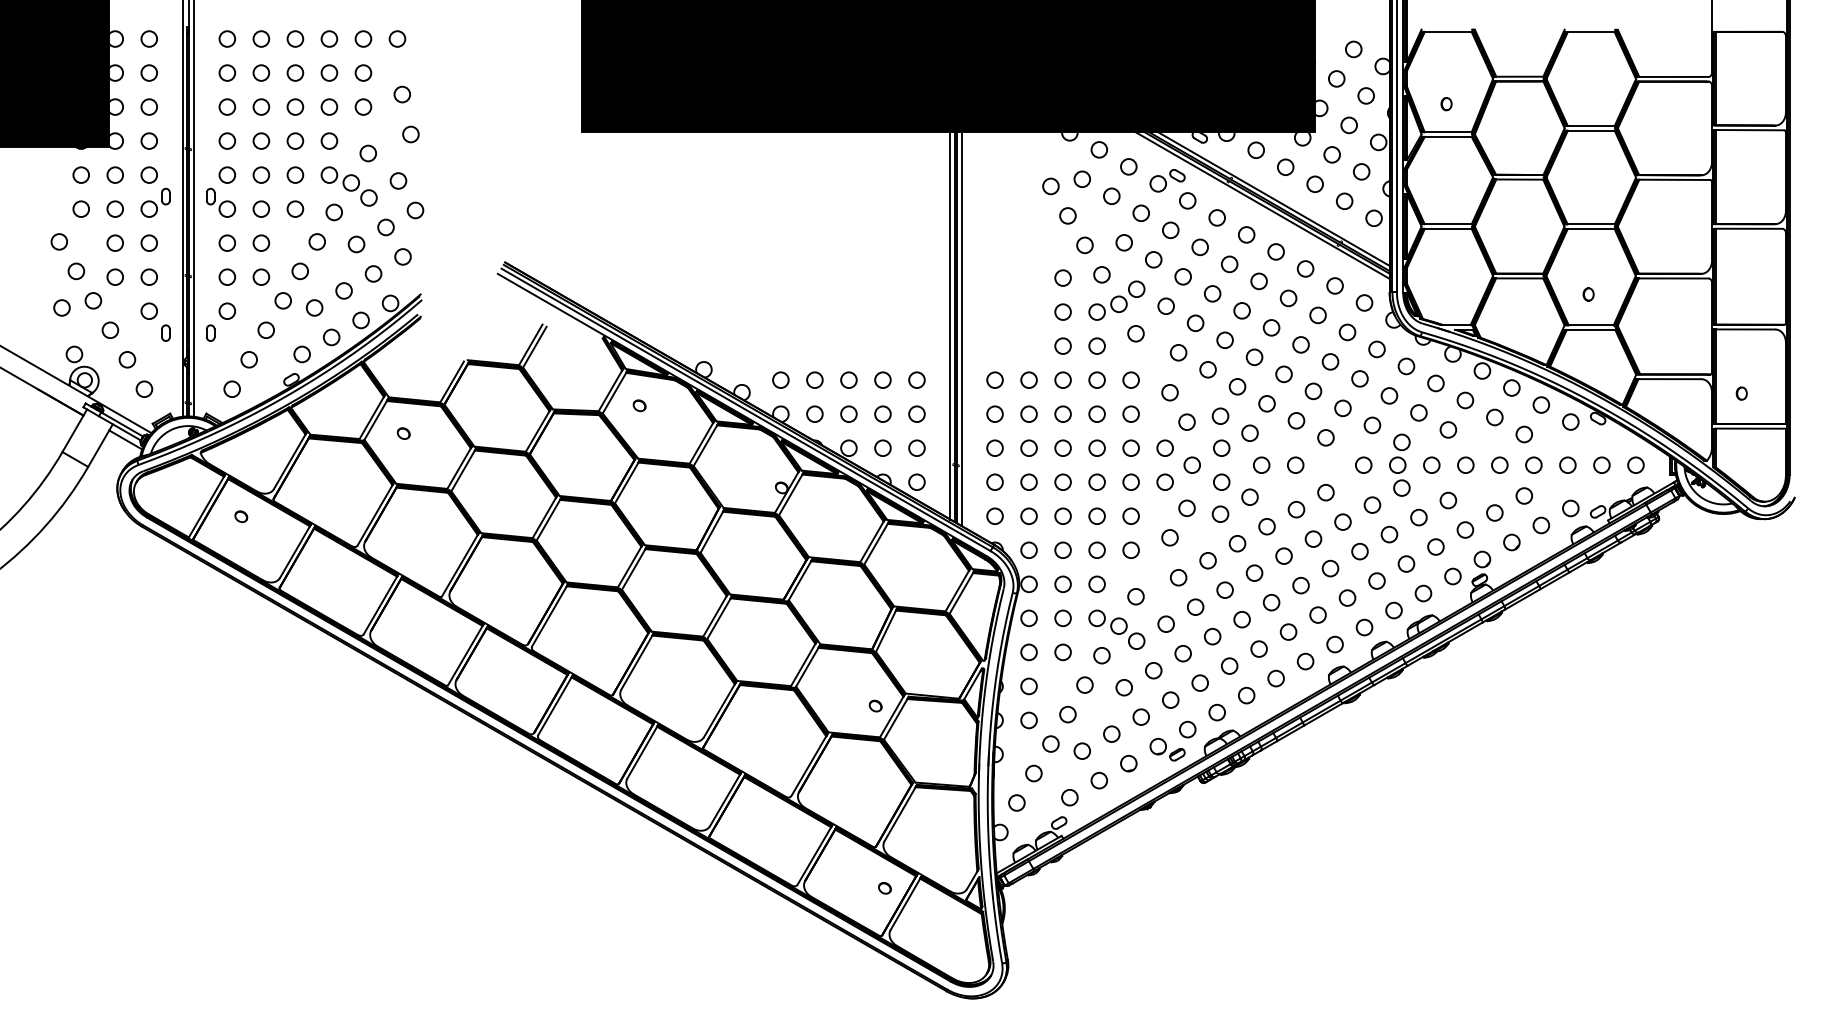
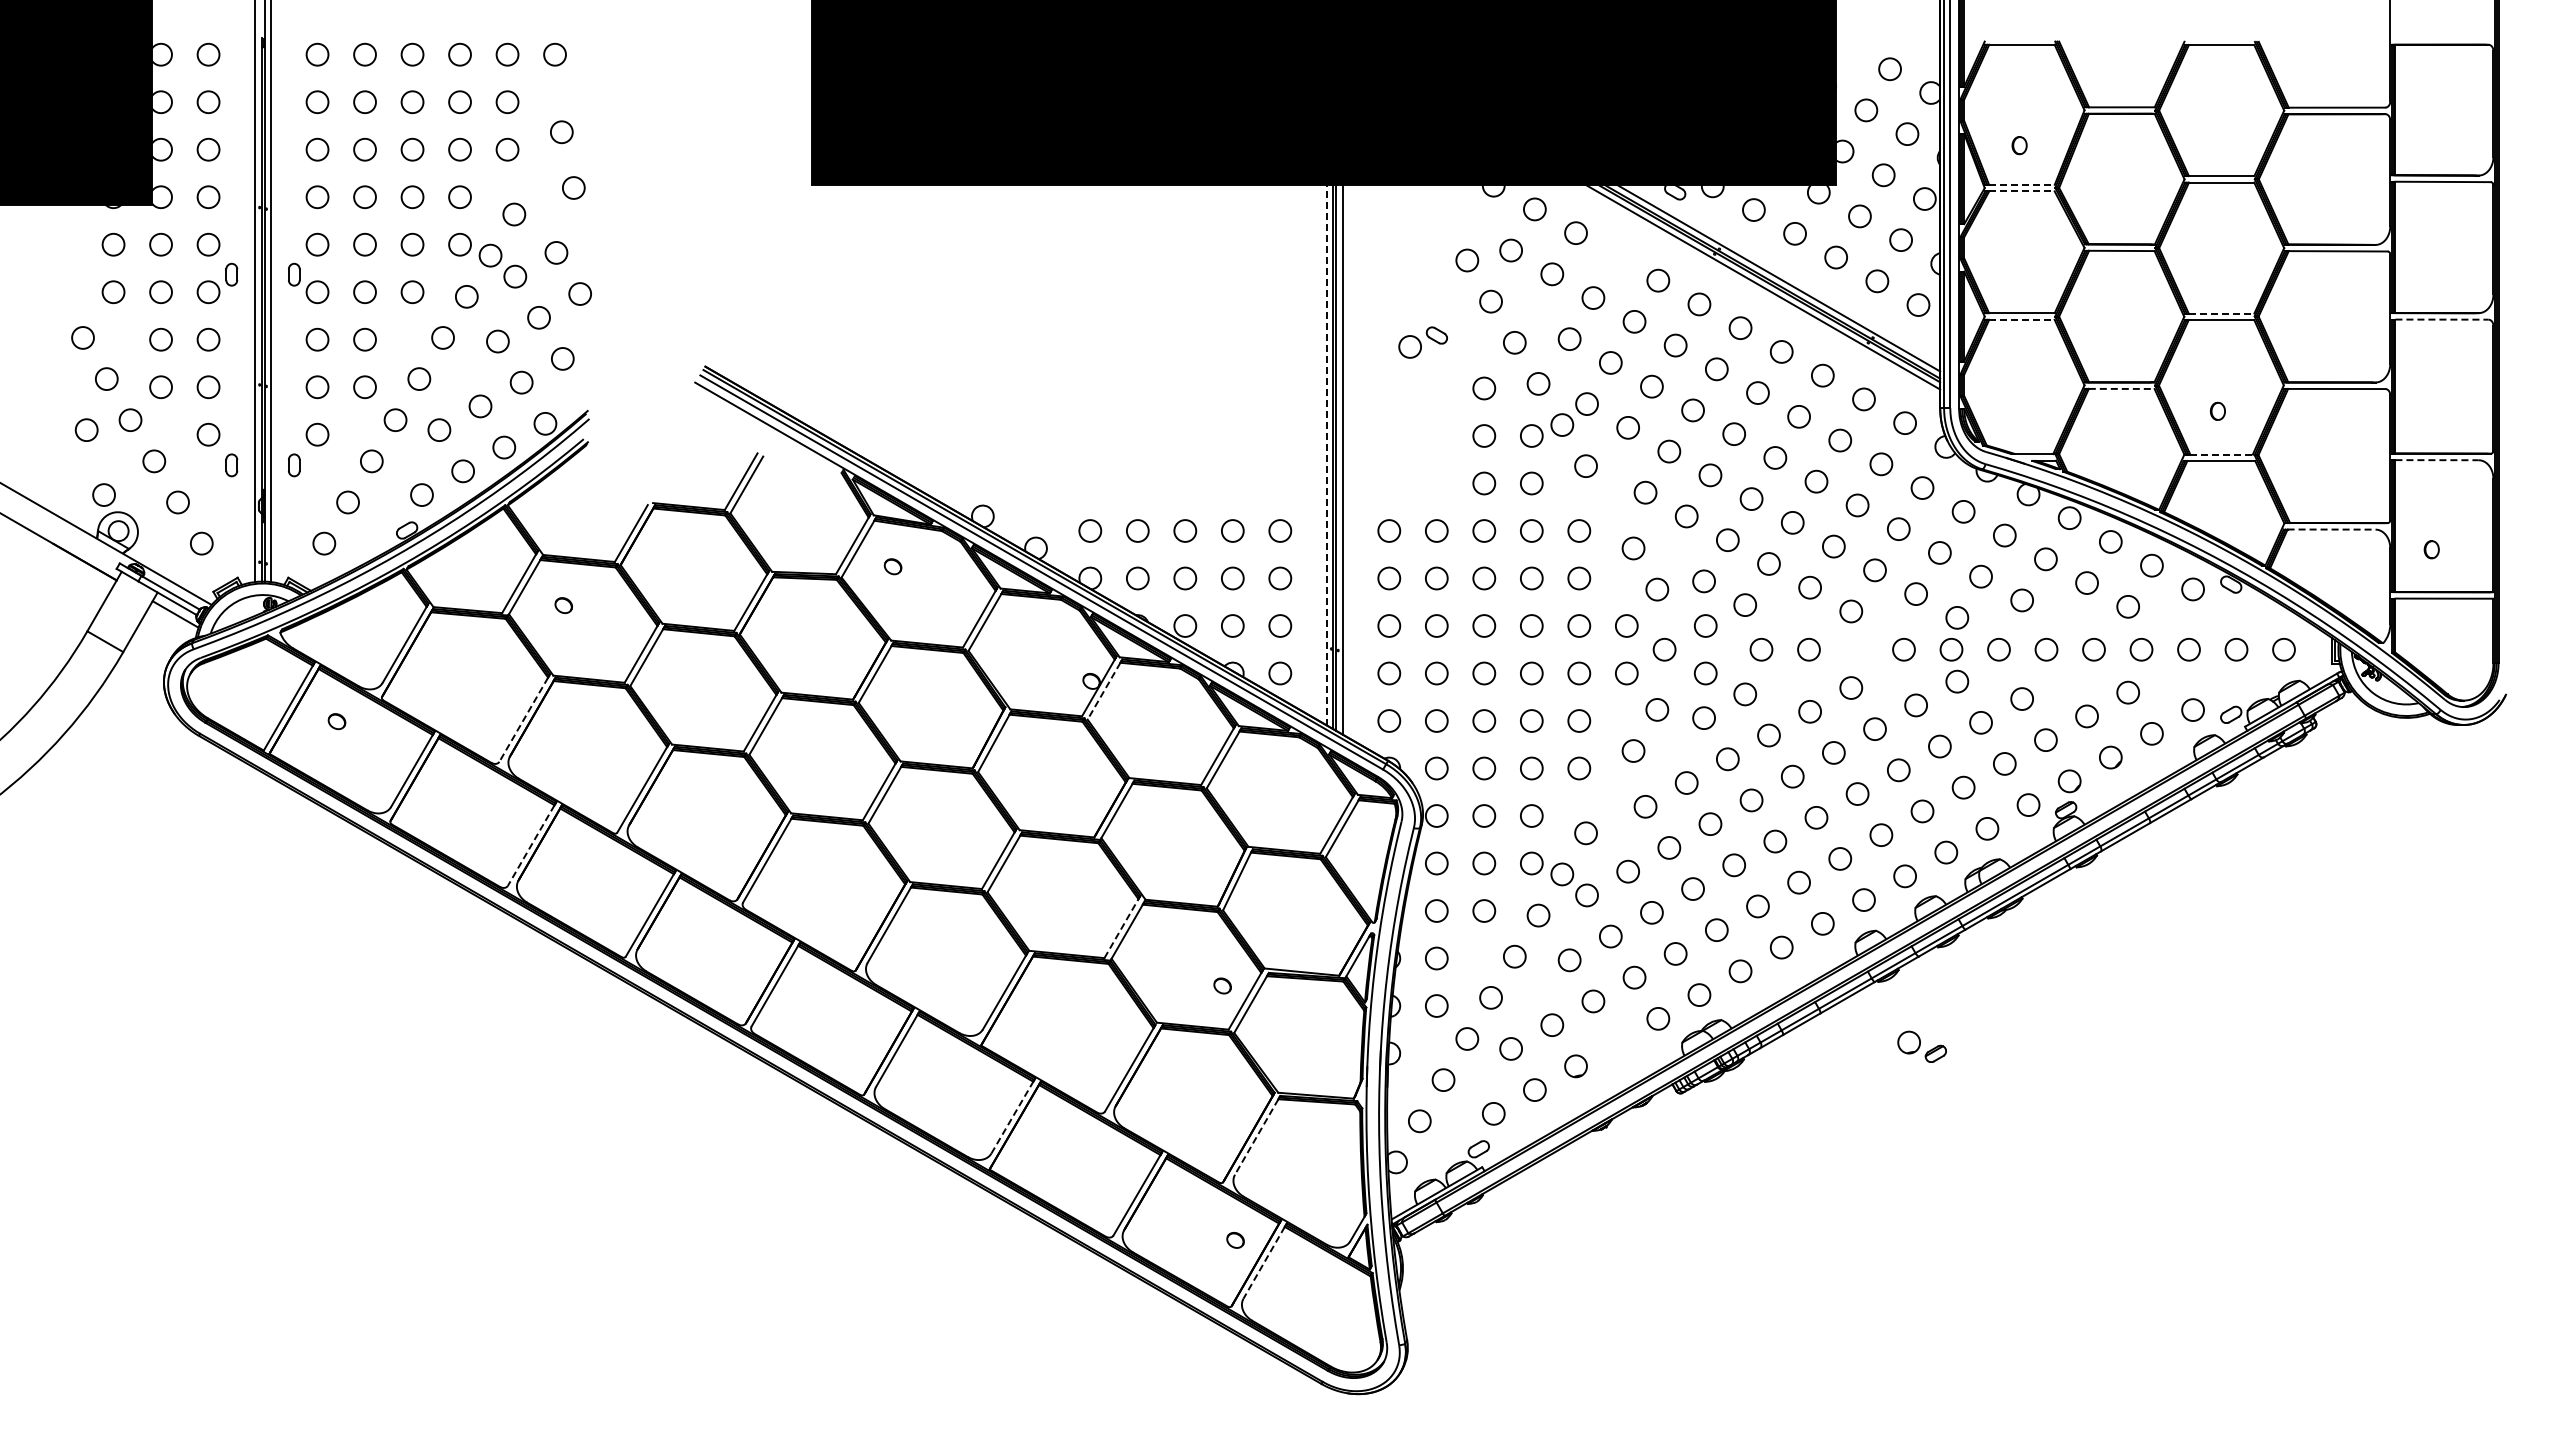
line: (1447, 131) -> (2021, 184), solid -> dashed
line: (1447, 137) -> (2021, 191), solid -> dashed
part: (1167, 180) -> (1422, 342), moved
line: (1591, 224) -> (2221, 313), solid -> dashed
line: (1447, 228) -> (2021, 319), solid -> dashed
line: (1748, 228) -> (2441, 319), solid -> dashed
line: (1519, 278) -> (2121, 388), solid -> dashed
line: (950, 293) -> (1326, 409), solid -> dashed
line: (1591, 325) -> (2222, 454), solid -> dashed
line: (1745, 329) -> (2437, 460), solid -> dashed
line: (1669, 379) -> (2331, 529), solid -> dashed
line: (791, 495) -> (1104, 691), solid -> dashed
line: (374, 515) -> (523, 719), solid -> dashed
line: (380, 605) -> (531, 845), solid -> dashed
line: (803, 664) -> (1121, 928), solid -> dashed
part: (1167, 749) -> (1921, 1046), moved
line: (725, 800) -> (1012, 1117), solid -> dashed
line: (899, 813) -> (1256, 1136), solid -> dashed
line: (904, 904) -> (1263, 1263), solid -> dashed

